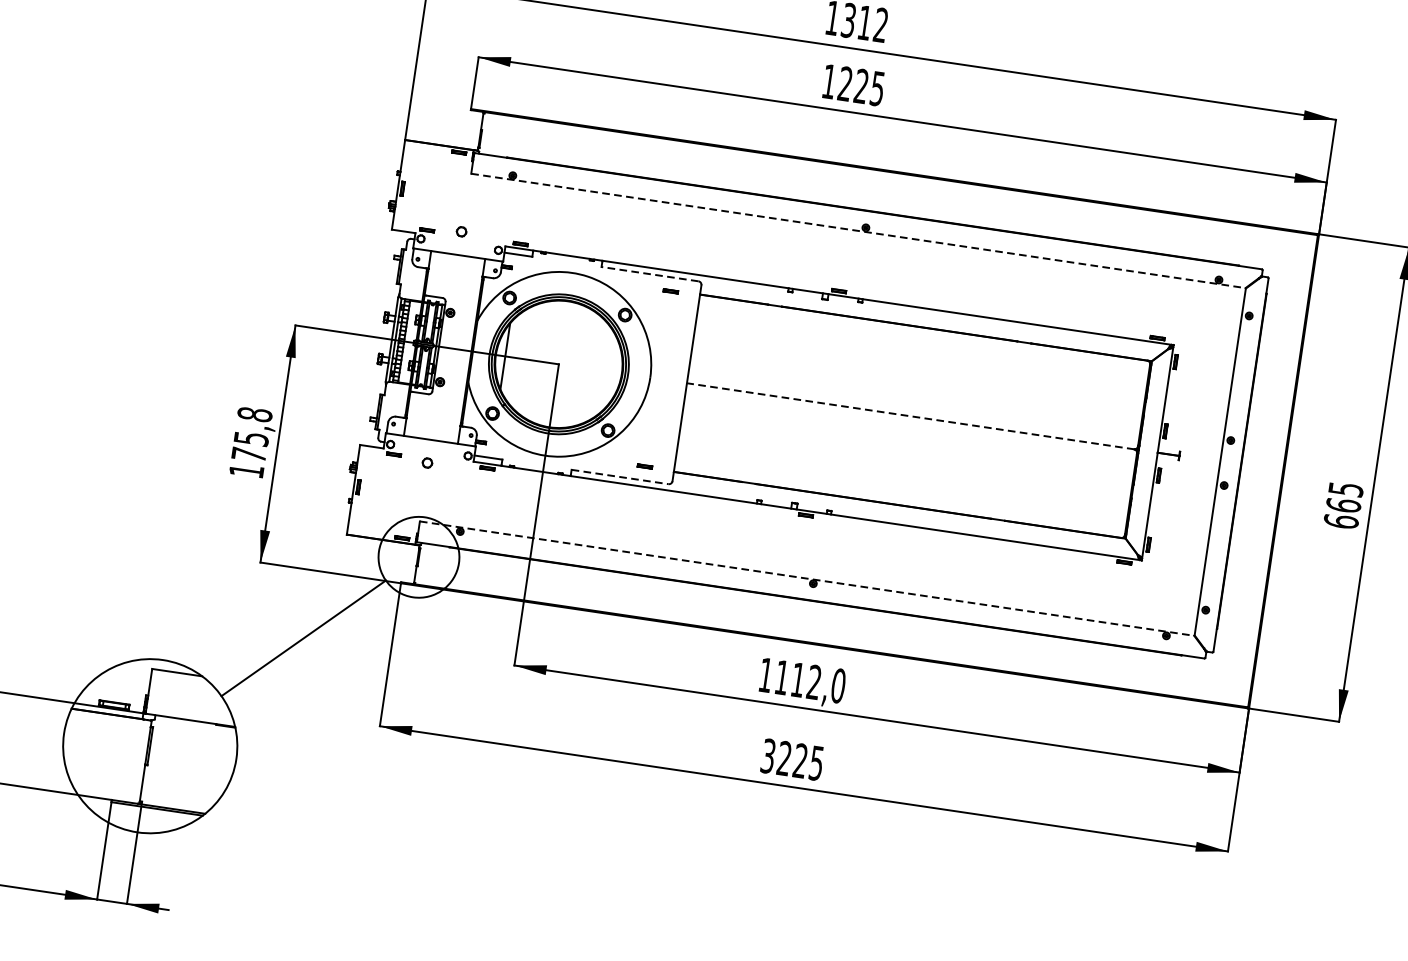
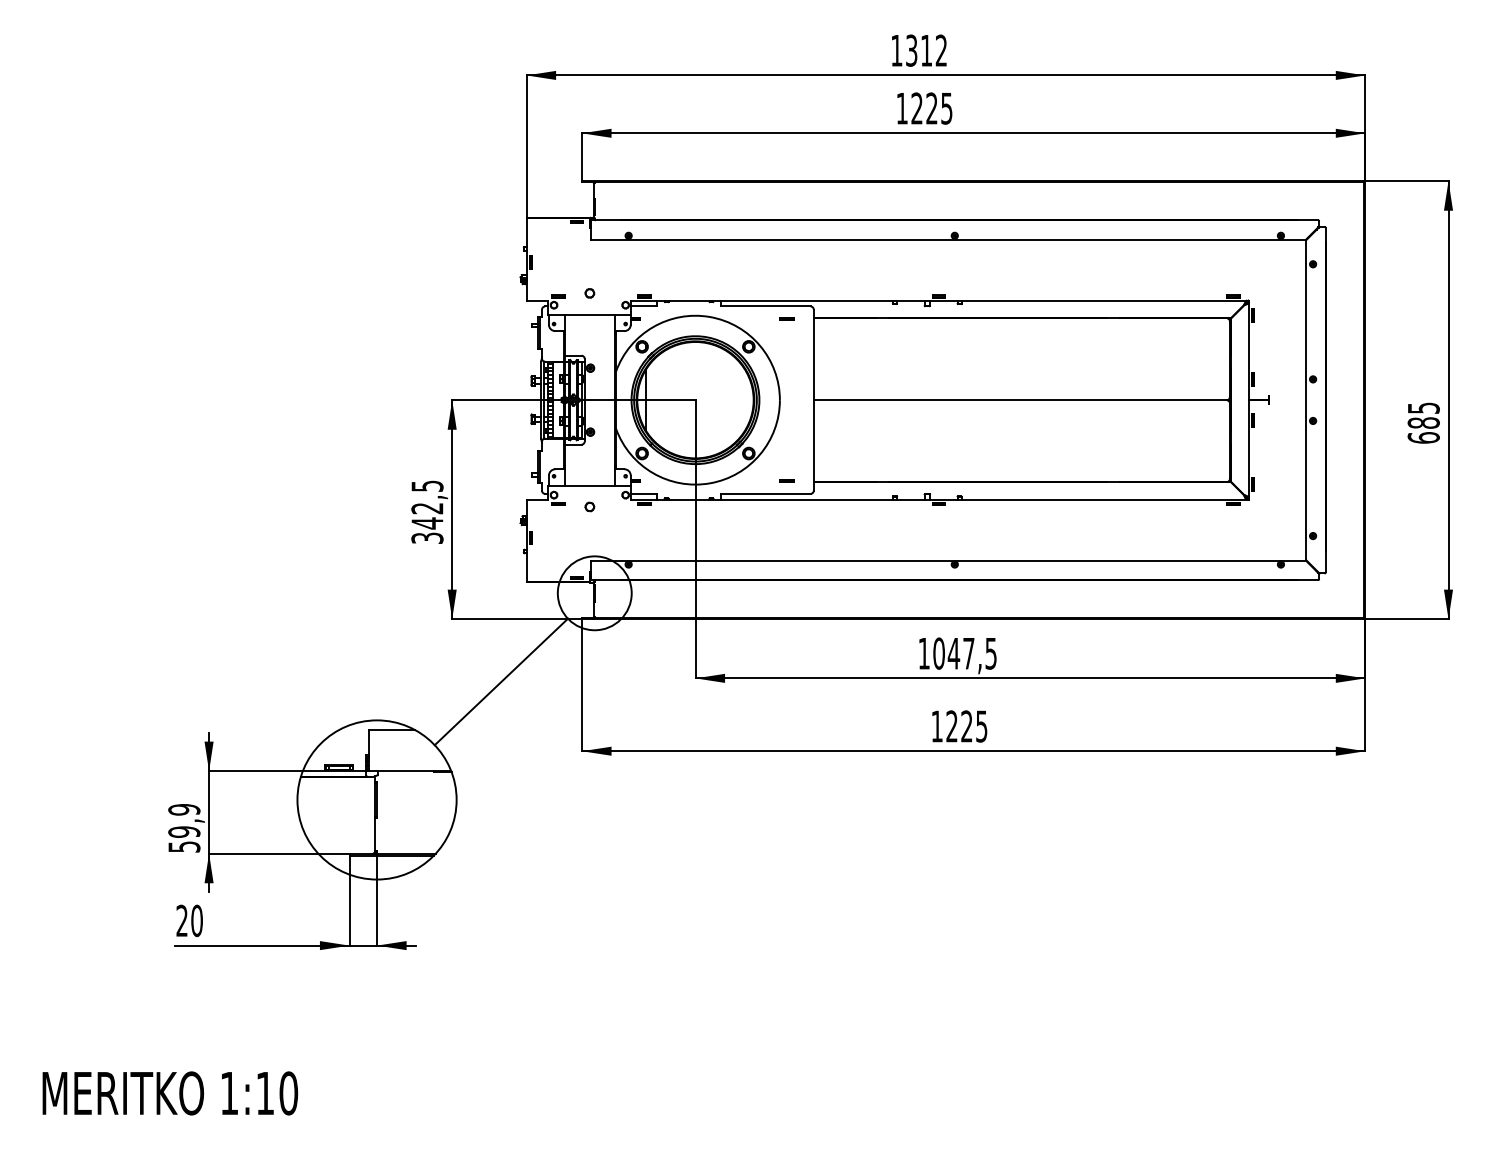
line: (858, 230) -> (948, 239), dashed -> solid
line: (649, 274) -> (765, 306), dashed -> solid
line: (910, 416) -> (1020, 400), dashed -> solid
text: (250, 442) -> (427, 511), 175,8 -> 342,5
line: (619, 476) -> (765, 493), dashed -> solid
text: (1343, 504) -> (1423, 422), 665 -> 685
line: (807, 578) -> (948, 560), dashed -> solid
text: (810, 681) -> (965, 653), 1112,0 -> 1047,5
text: (767, 756) -> (936, 726), 3225 -> 1225

